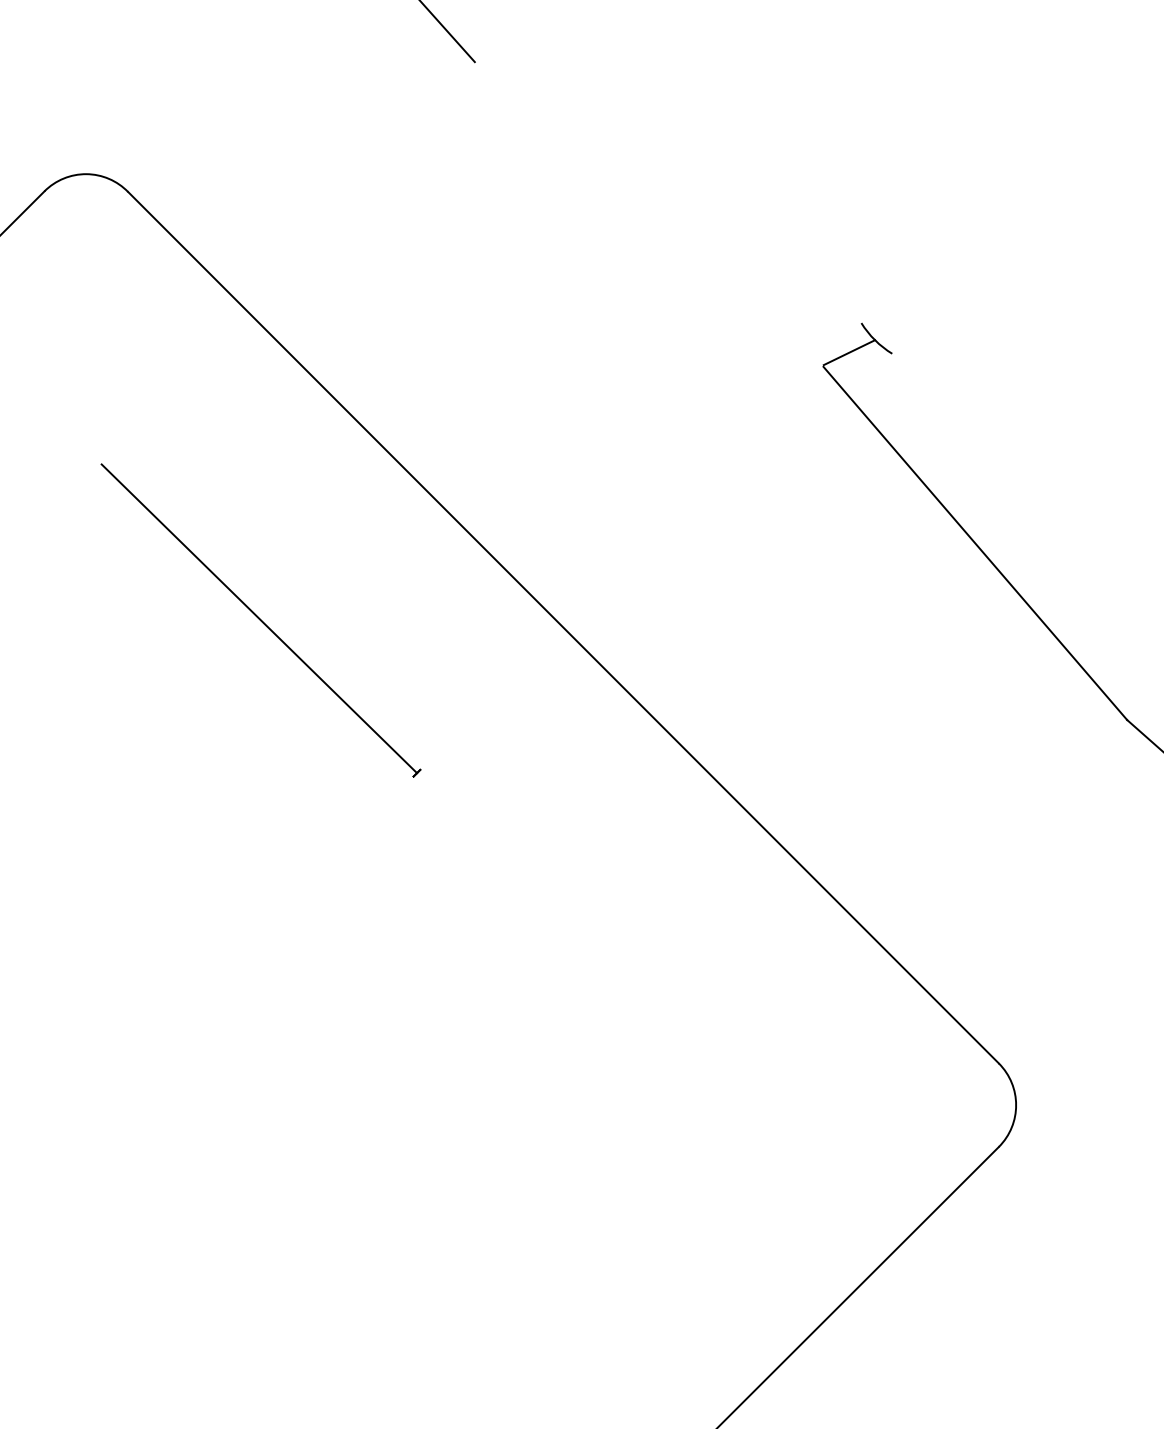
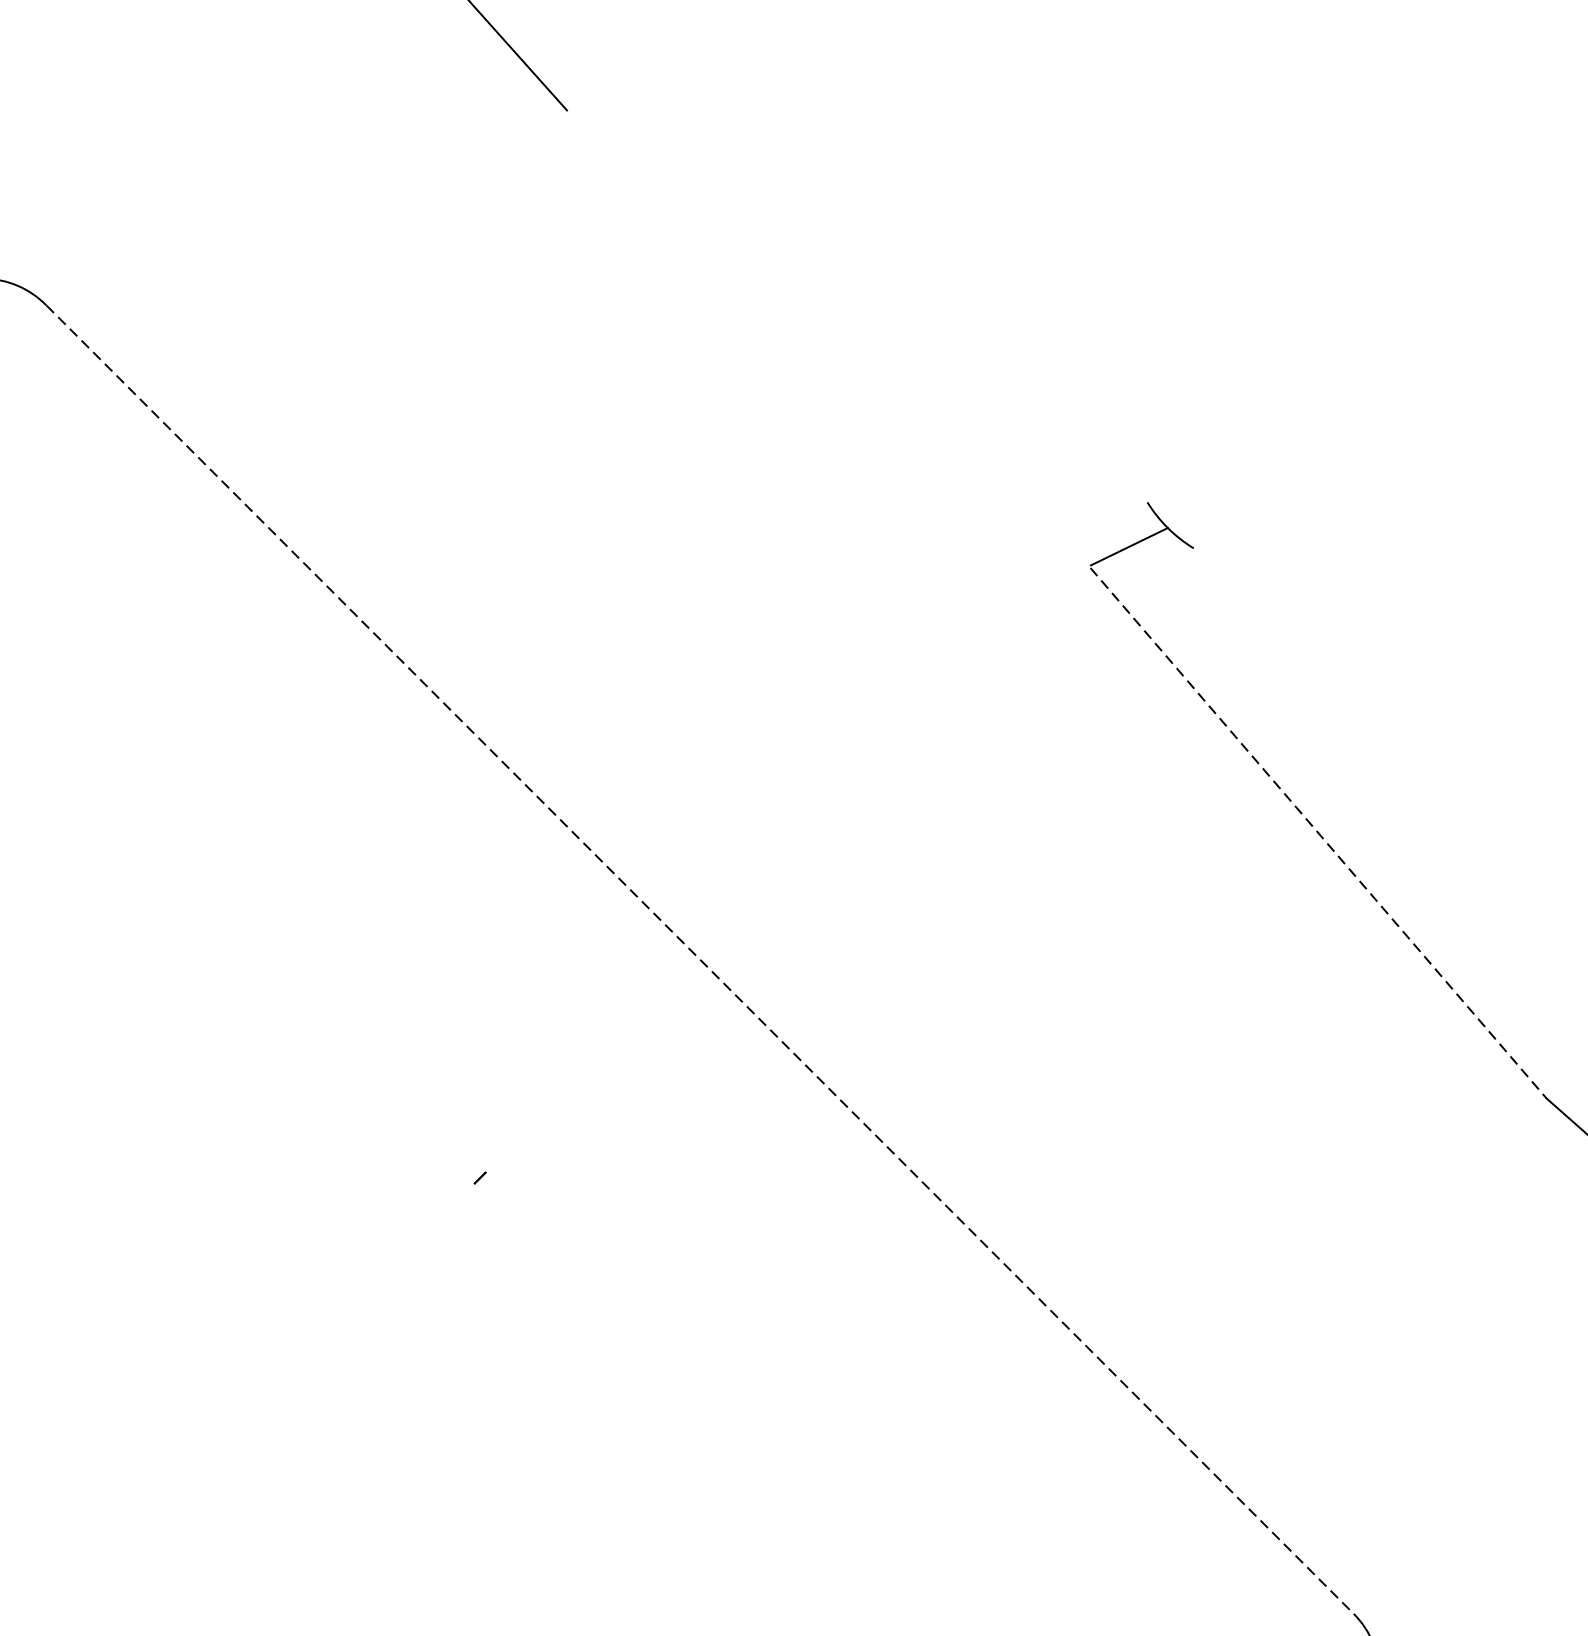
line: (975, 543) -> (1318, 833), solid -> dashed
line: (259, 618) -> (243, 945), removed
line: (563, 627) -> (700, 959), solid -> dashed

